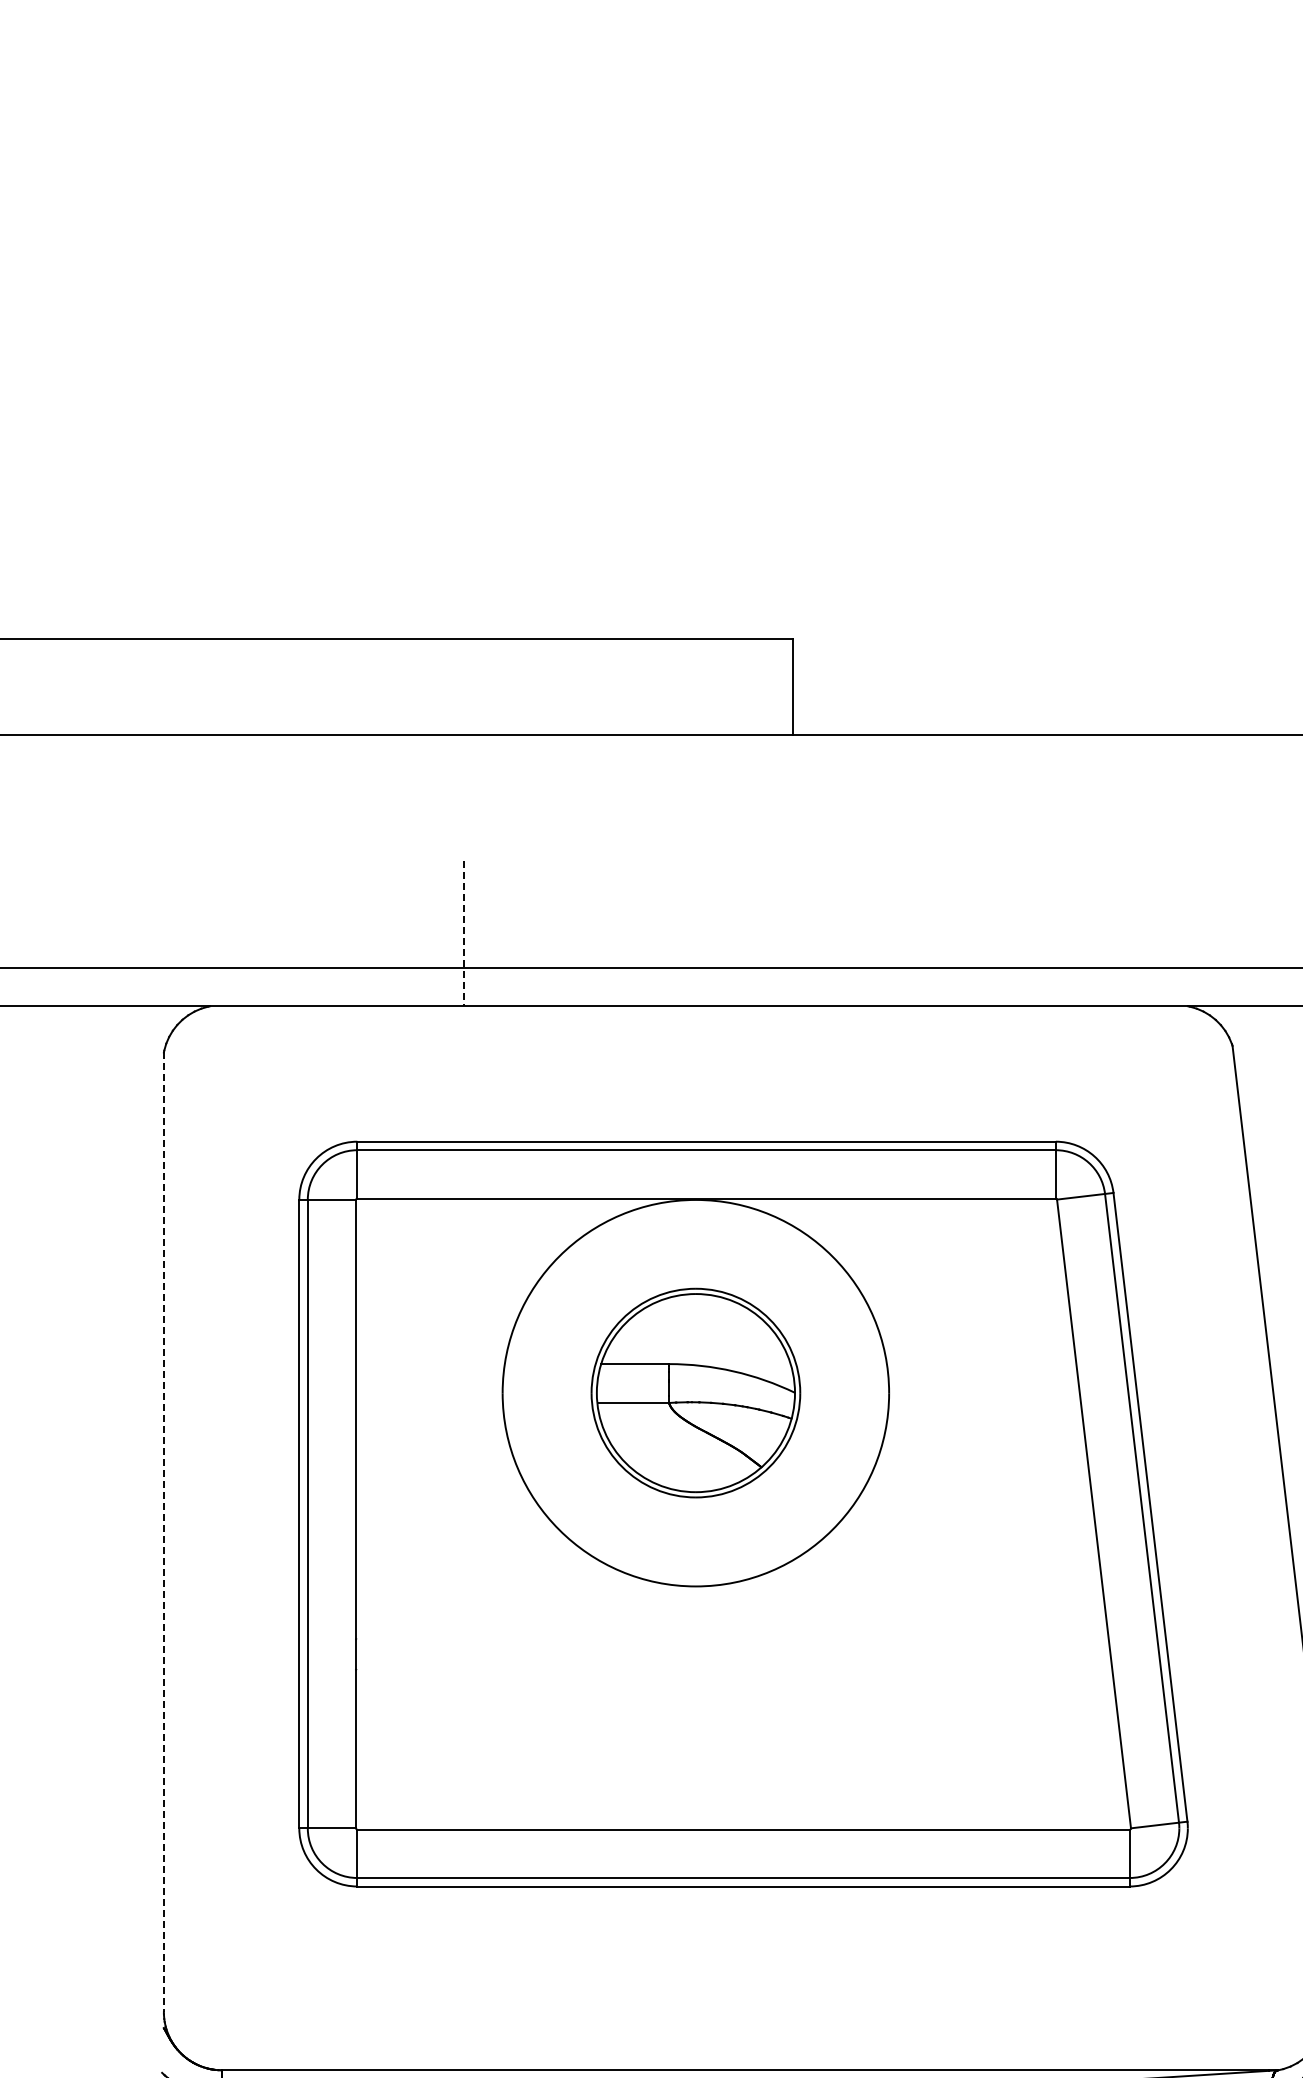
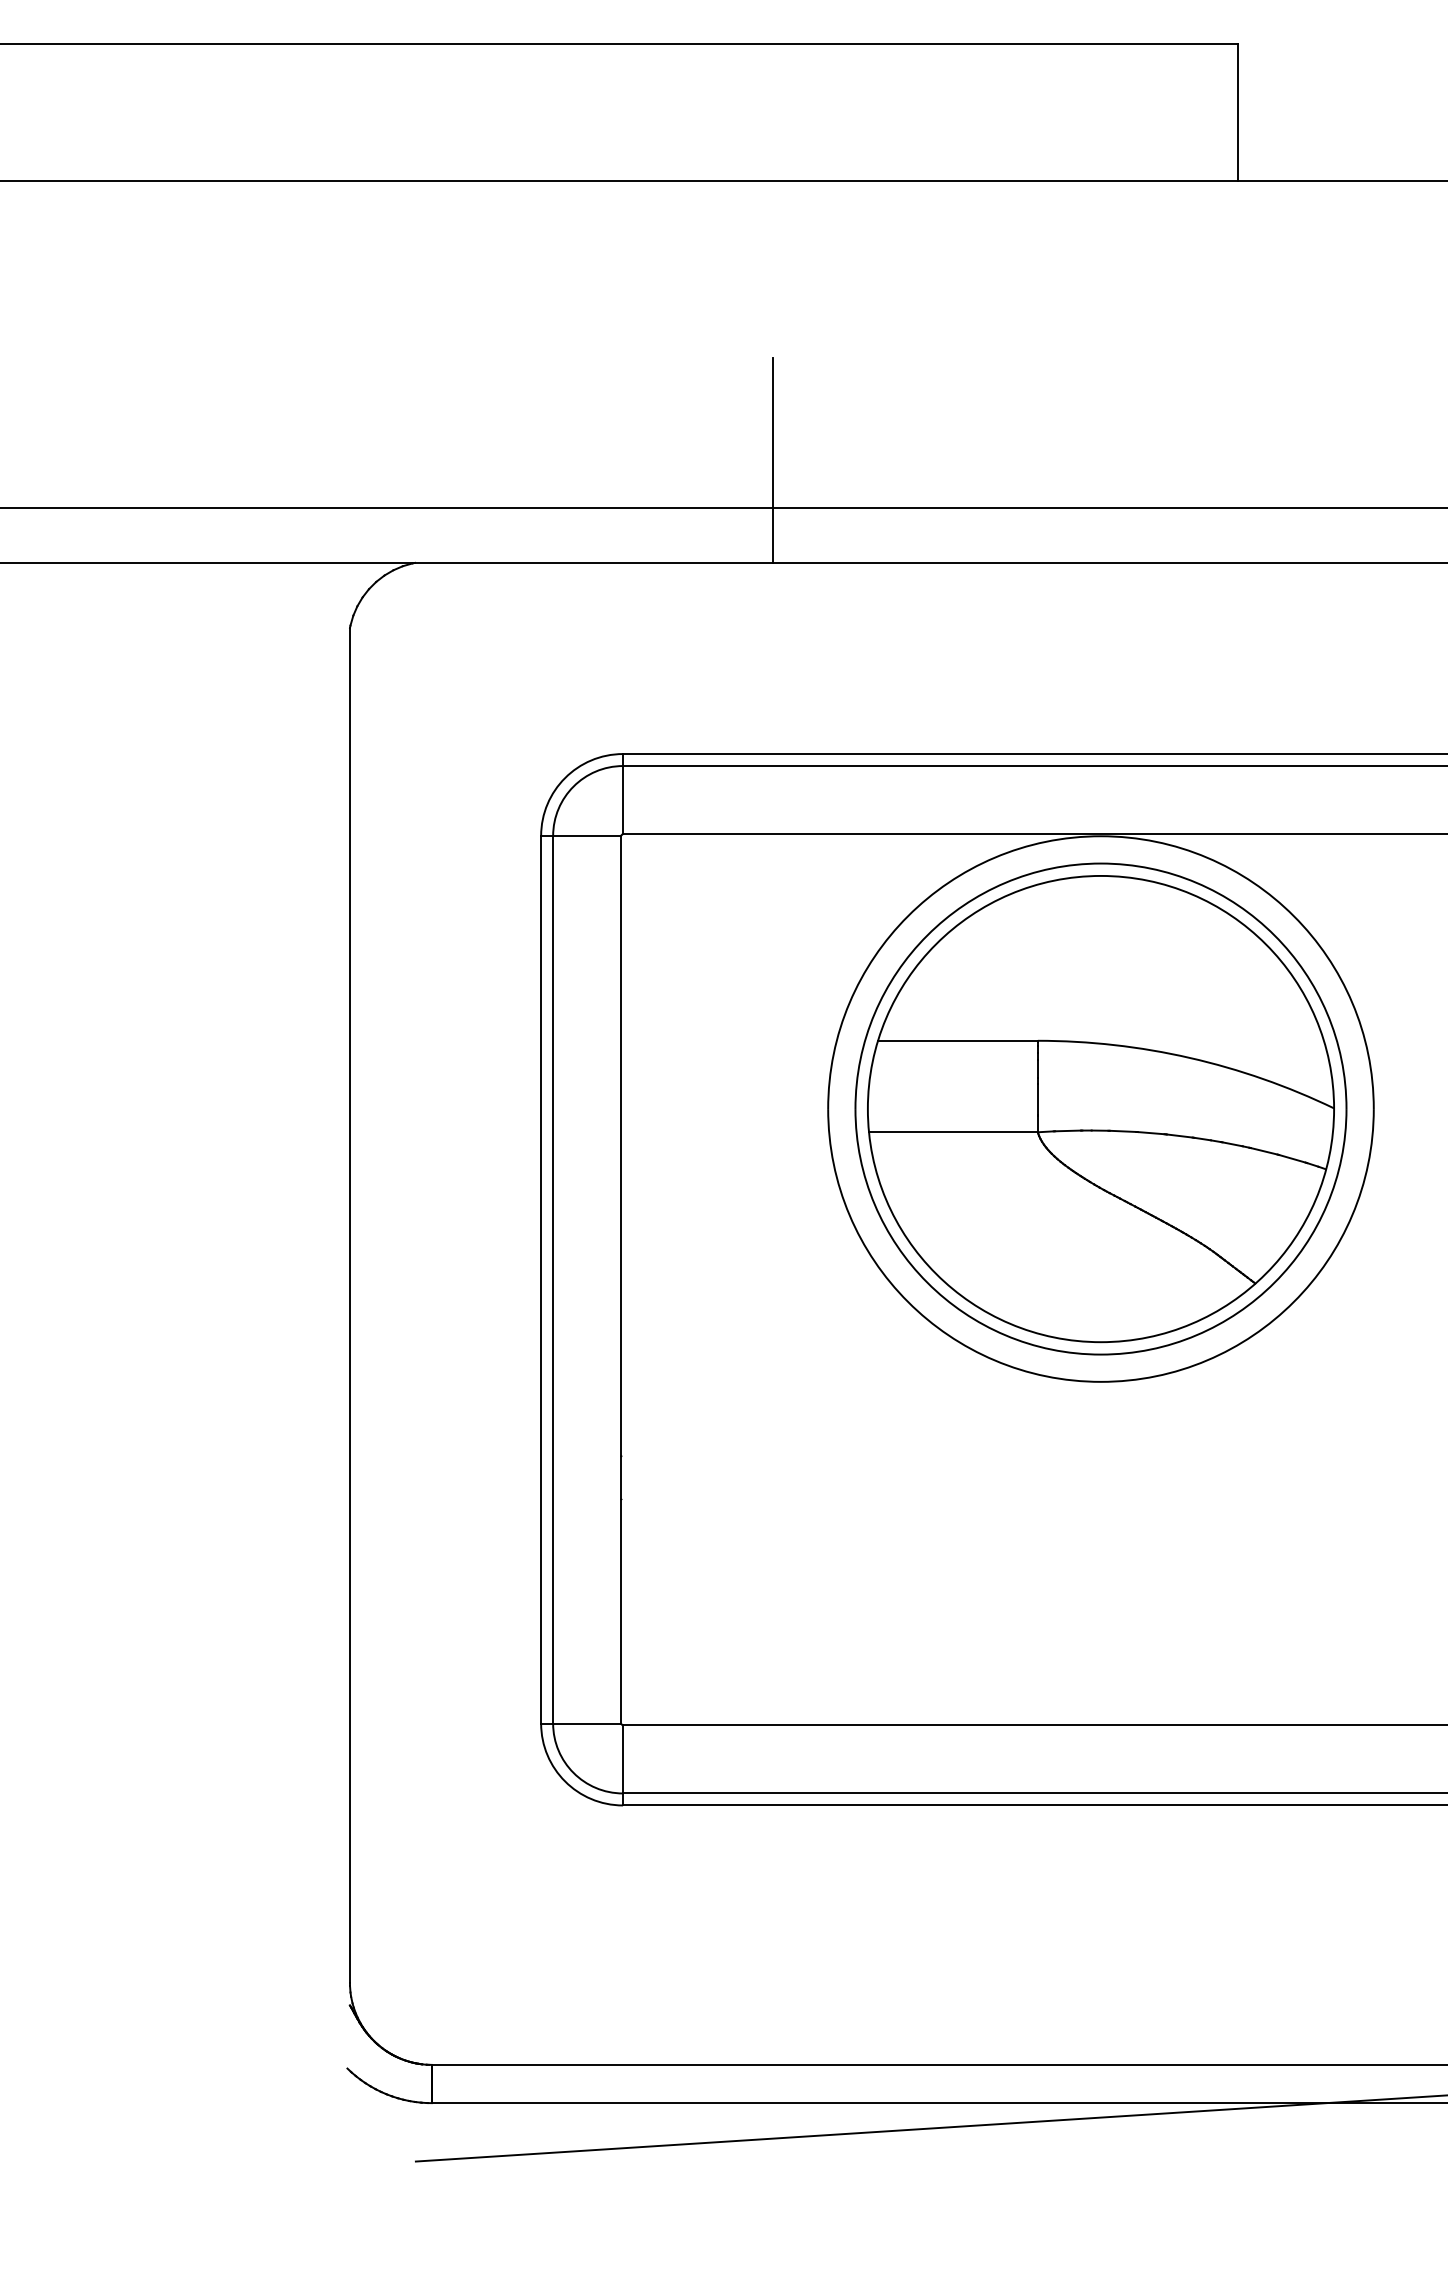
line: (463, 933) -> (772, 460), dashed -> solid
part: (695, 1392) -> (1100, 1108), size x1.67
line: (163, 1532) -> (349, 1305), dashed -> solid

